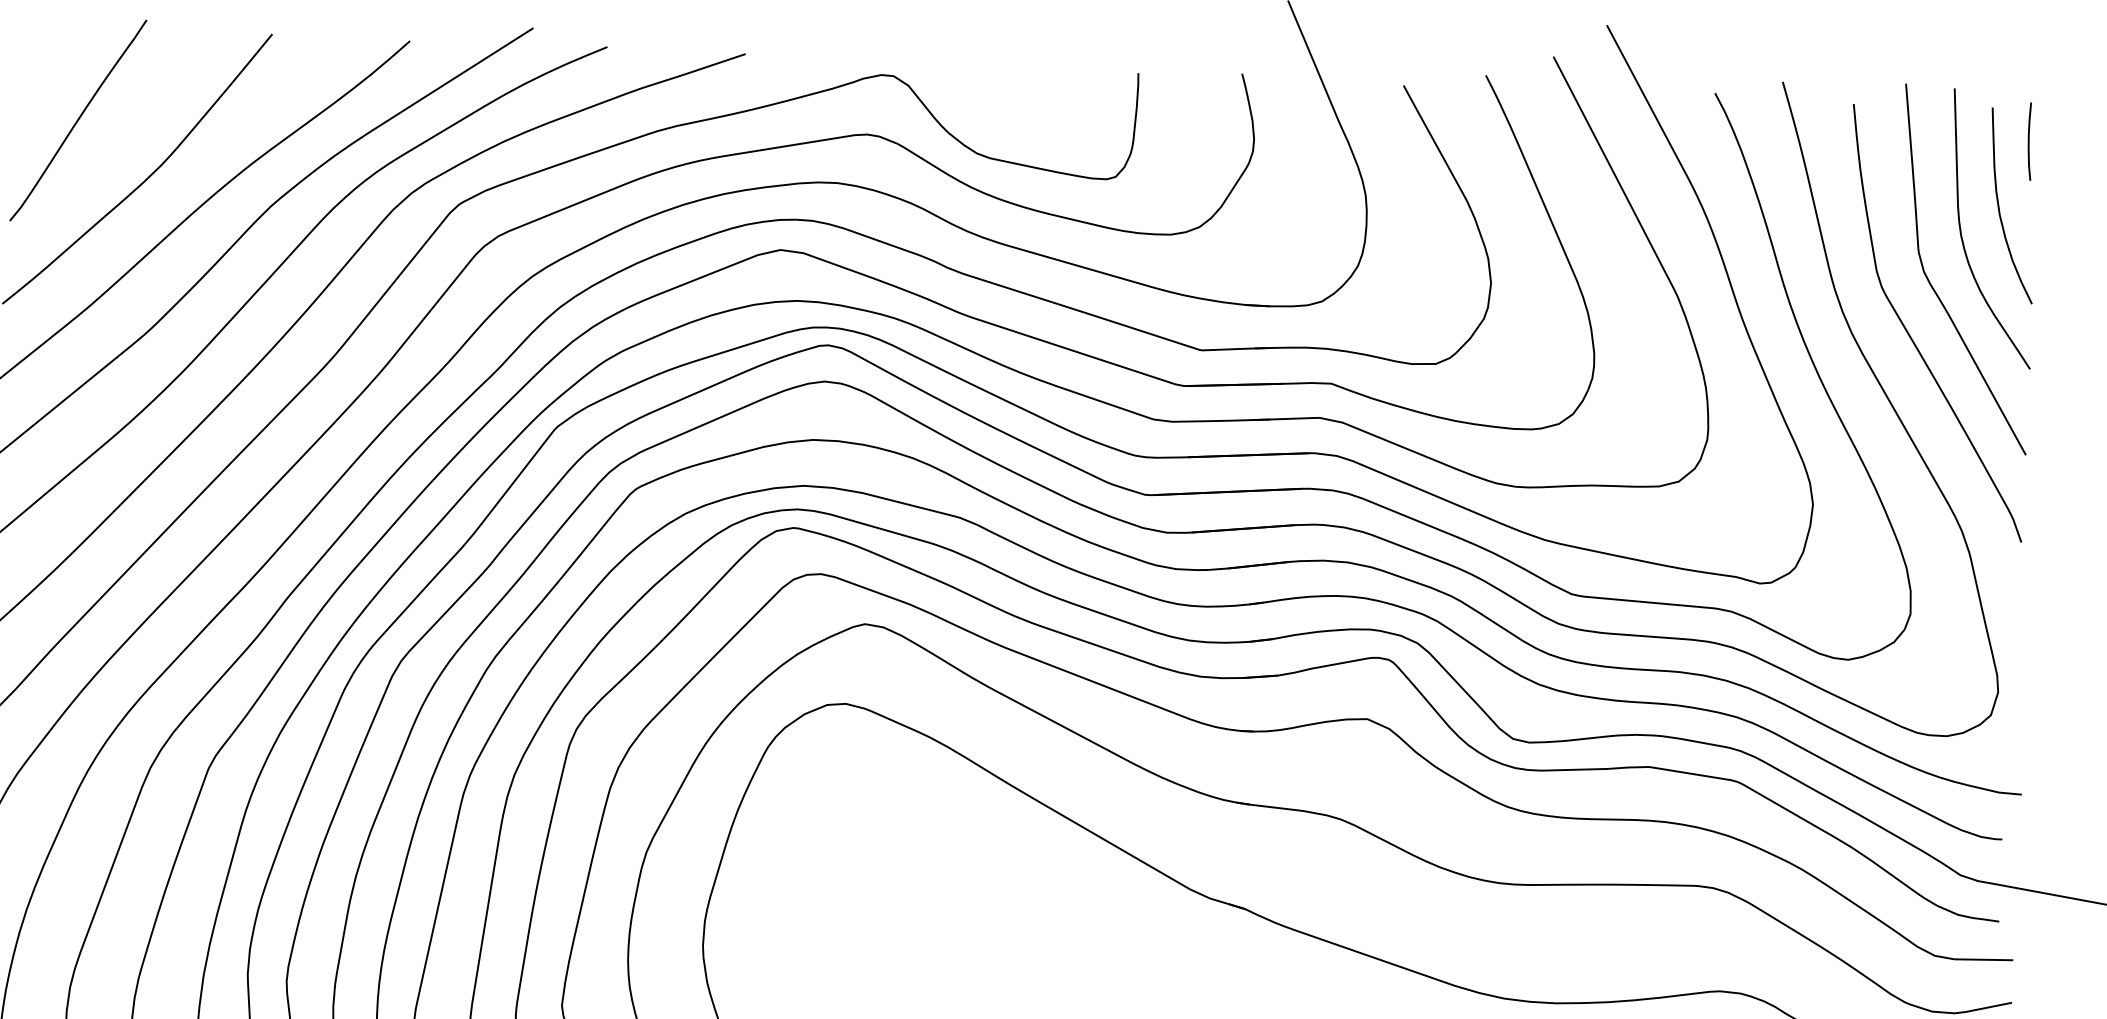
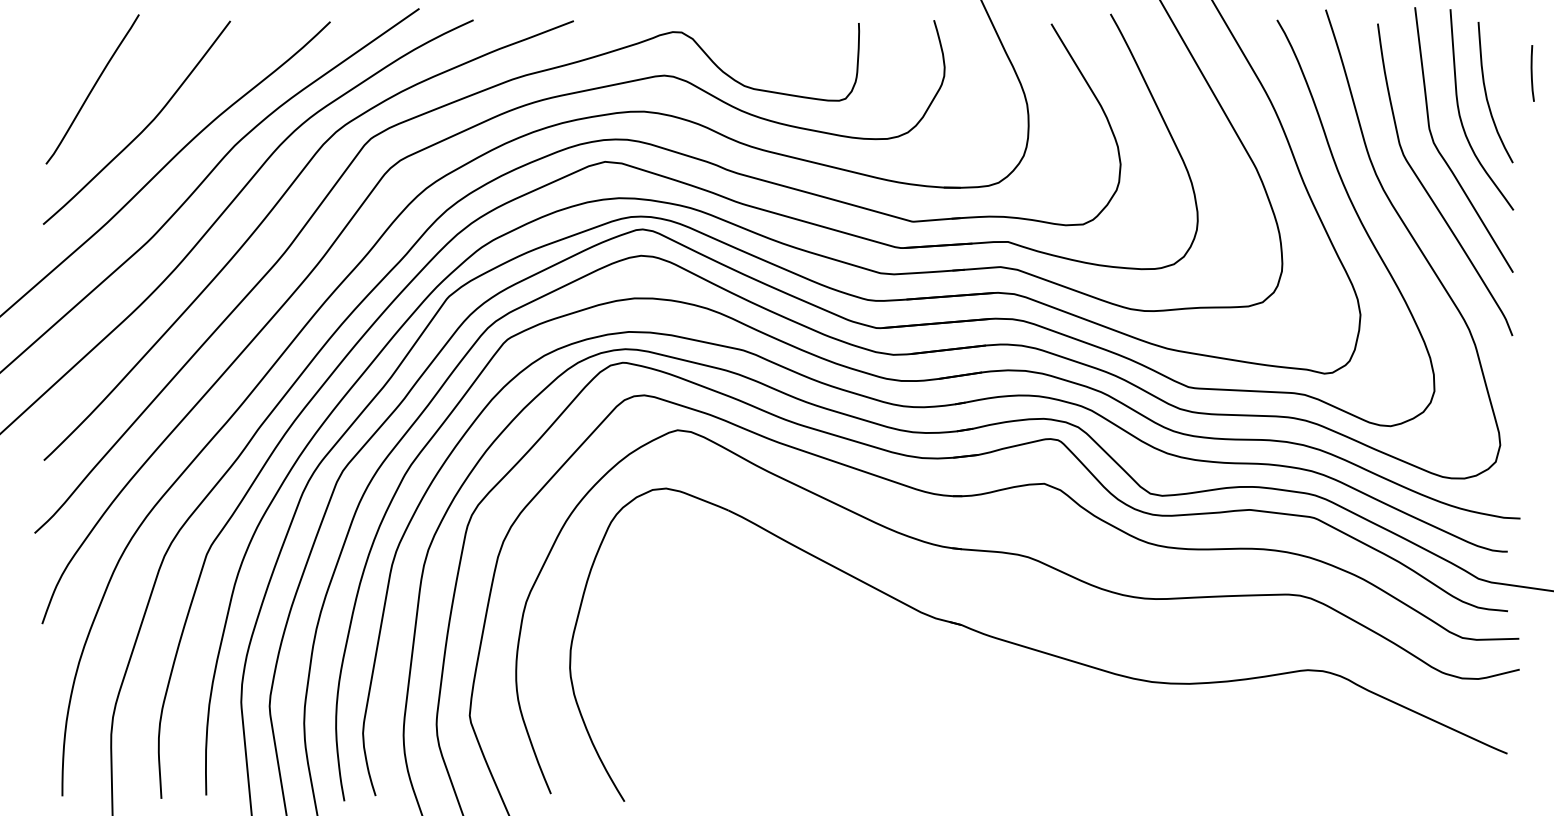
curve: (2029, 141) -> (1532, 73), moved

